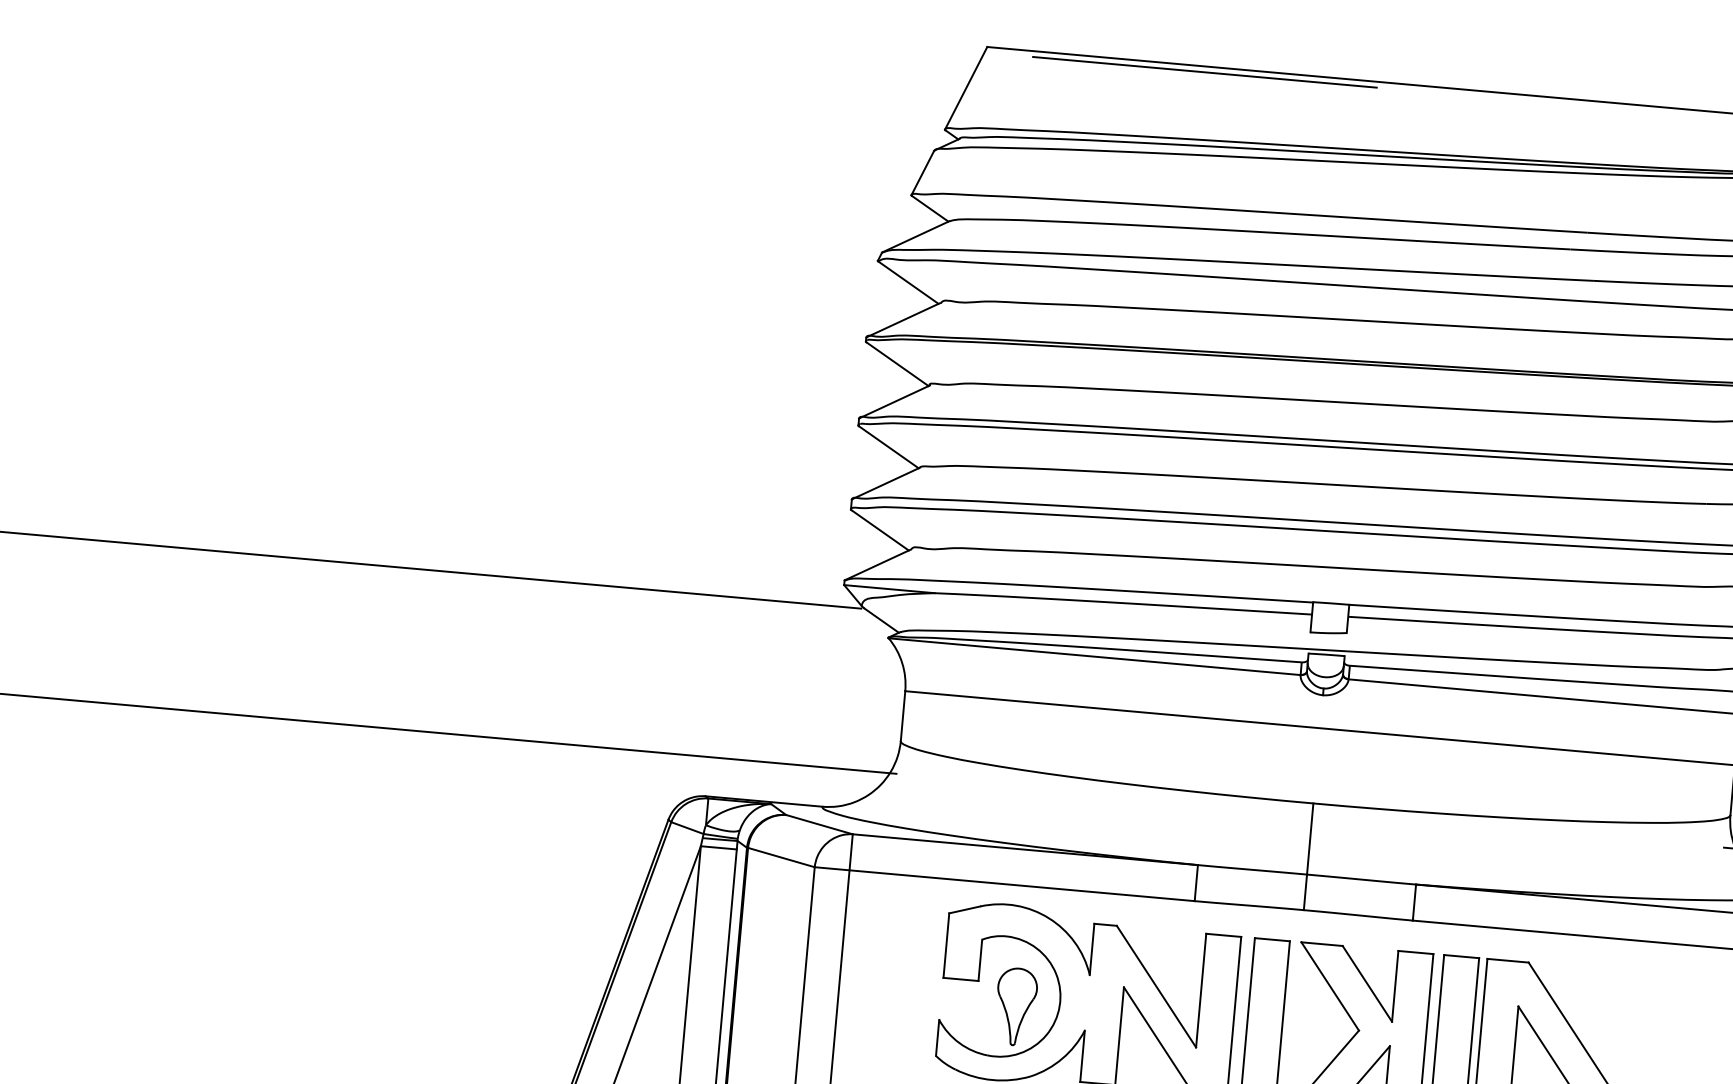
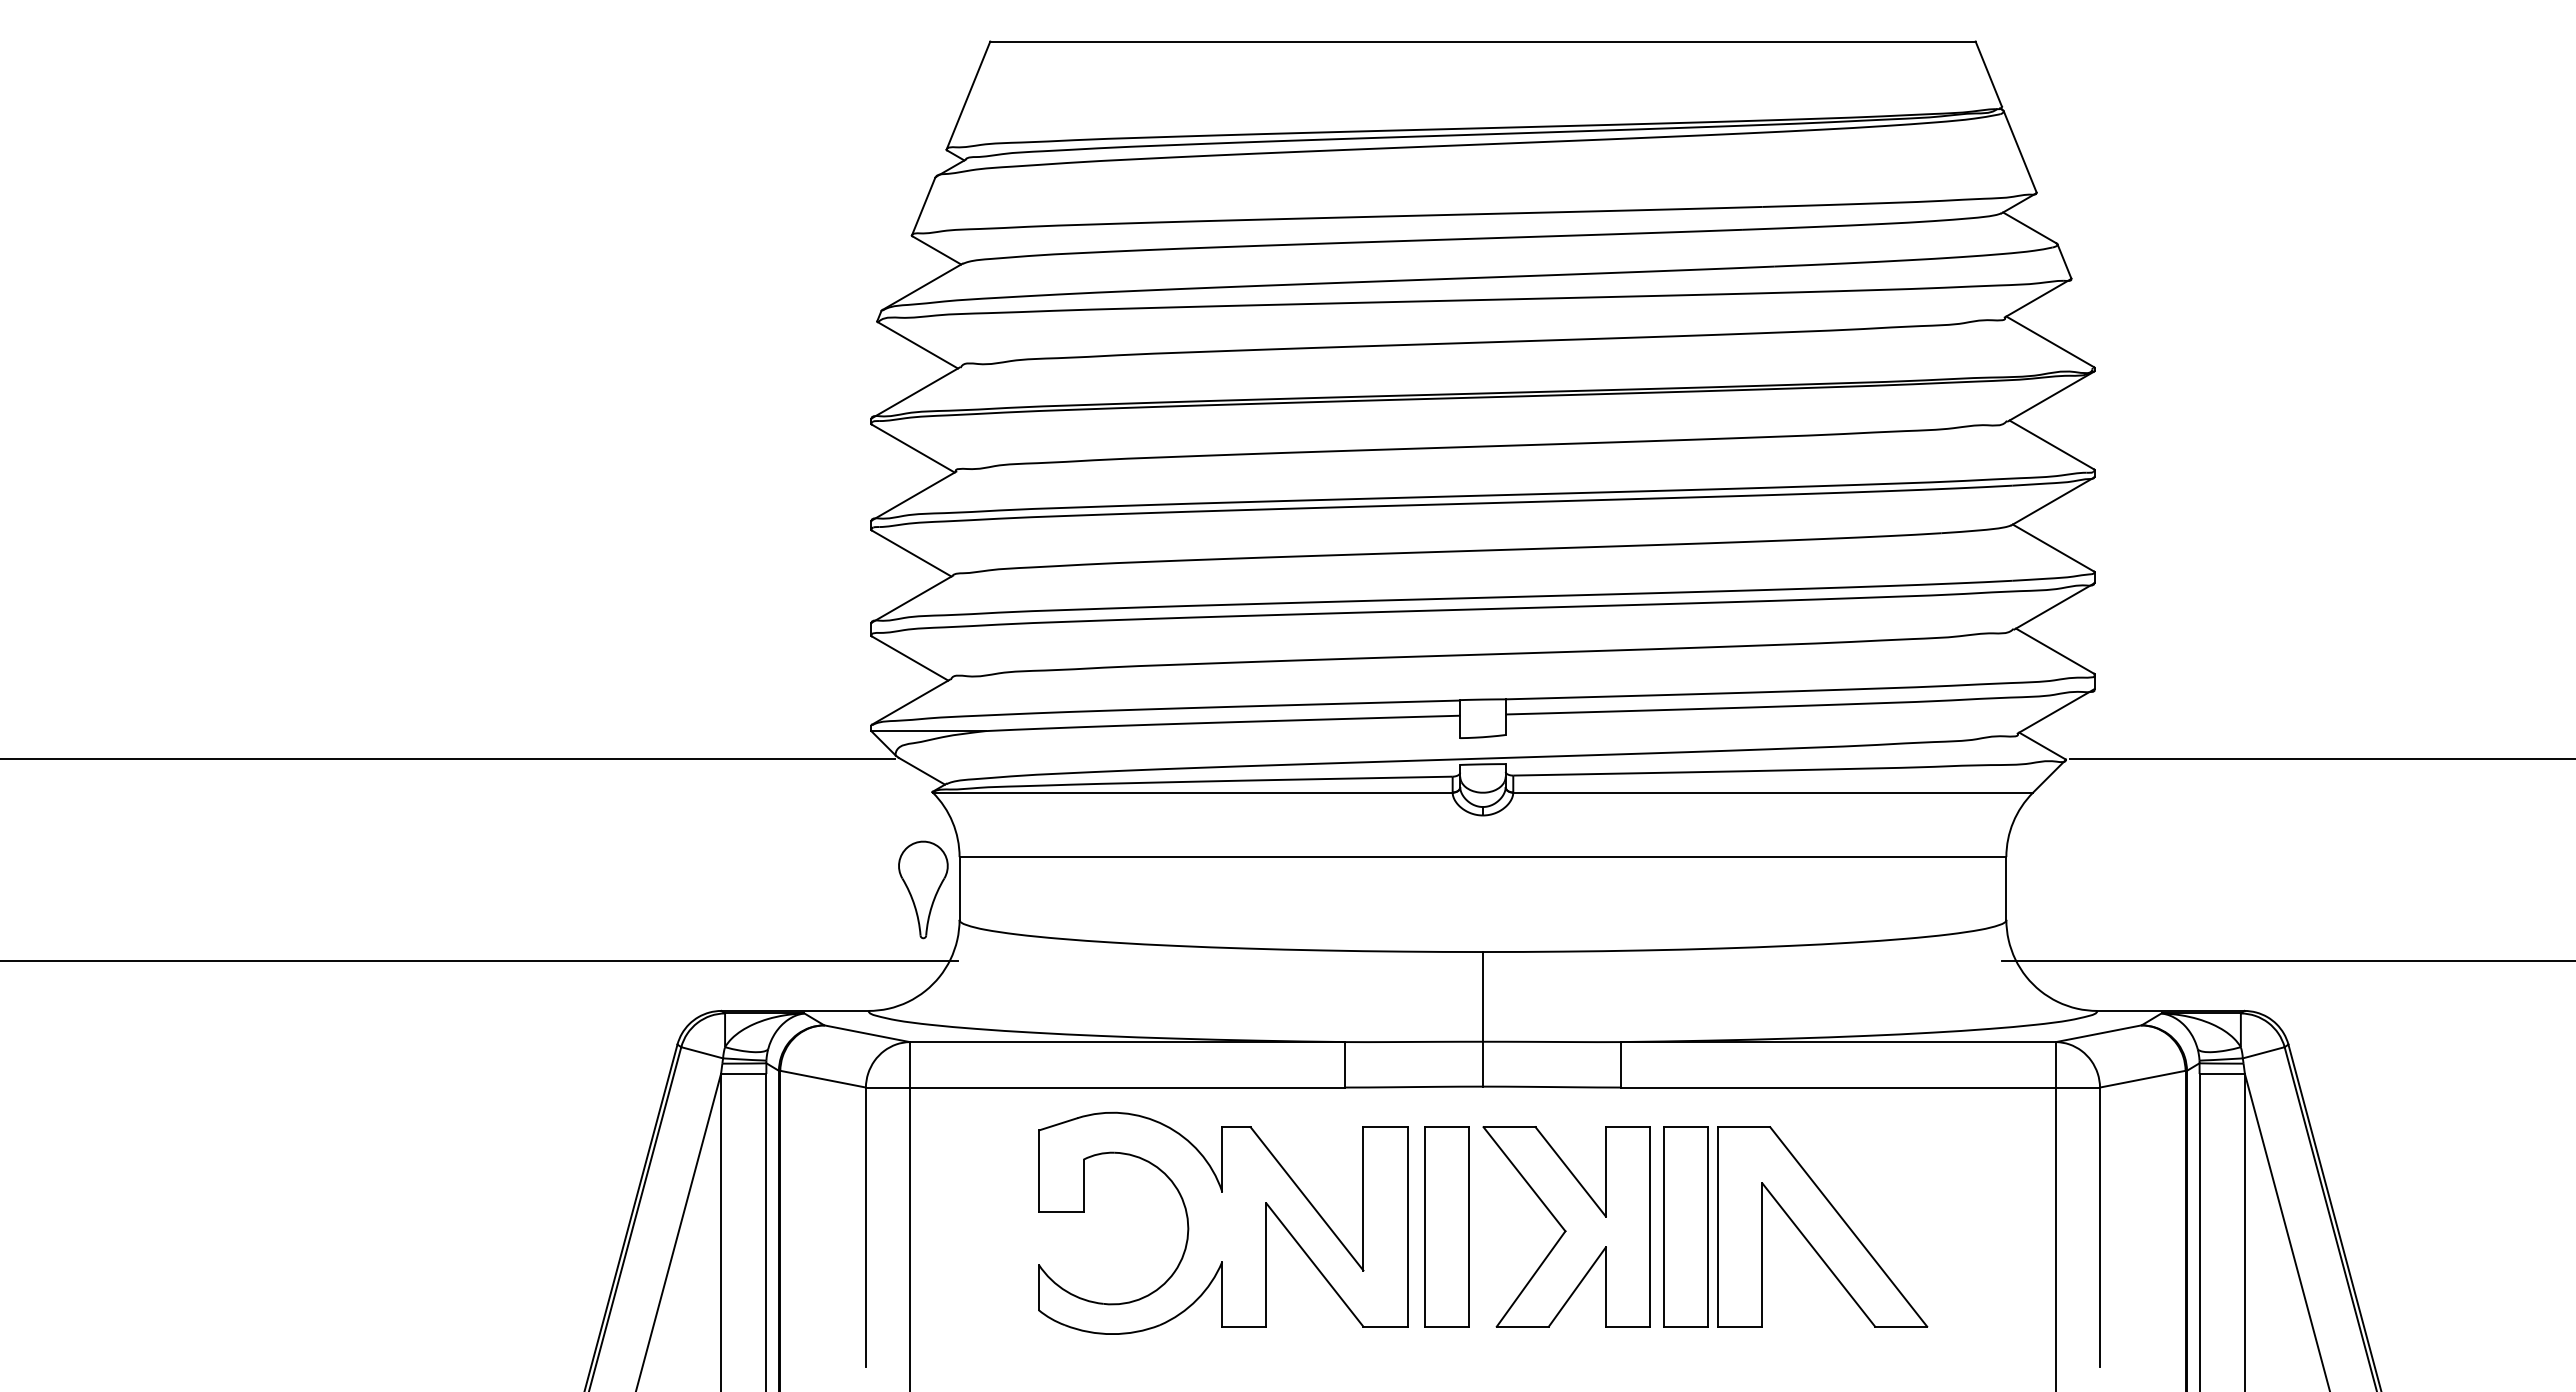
line: (1204, 71) -> (1265, 48), removed
part: (1016, 1006) -> (923, 889), moved

